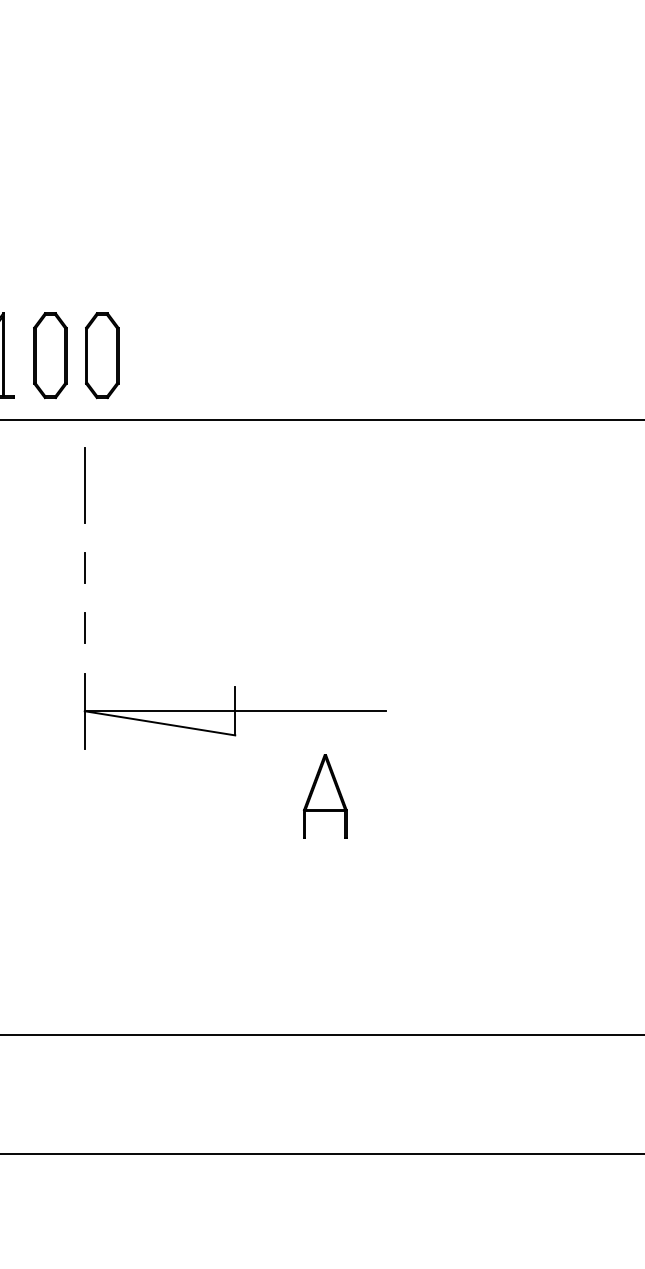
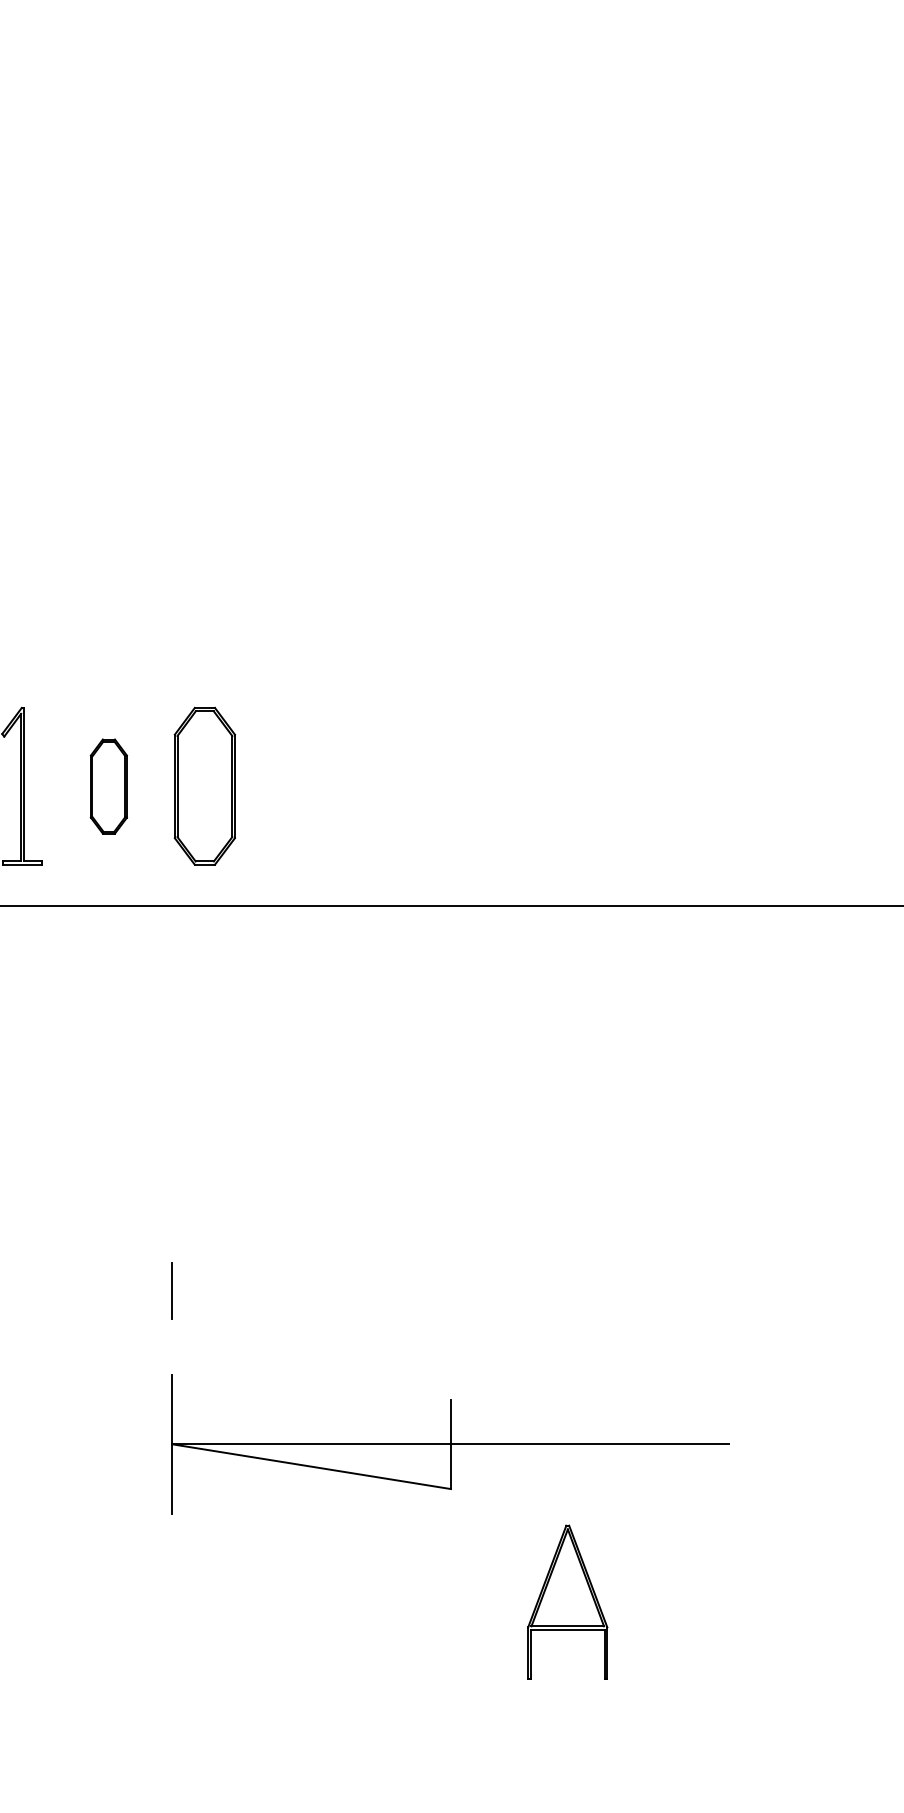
part: (50, 355) -> (109, 785), size x0.6
line: (84, 485) -> (171, 1026), removed
line: (84, 568) -> (171, 1180), removed
part: (325, 796) -> (568, 1602), moved

